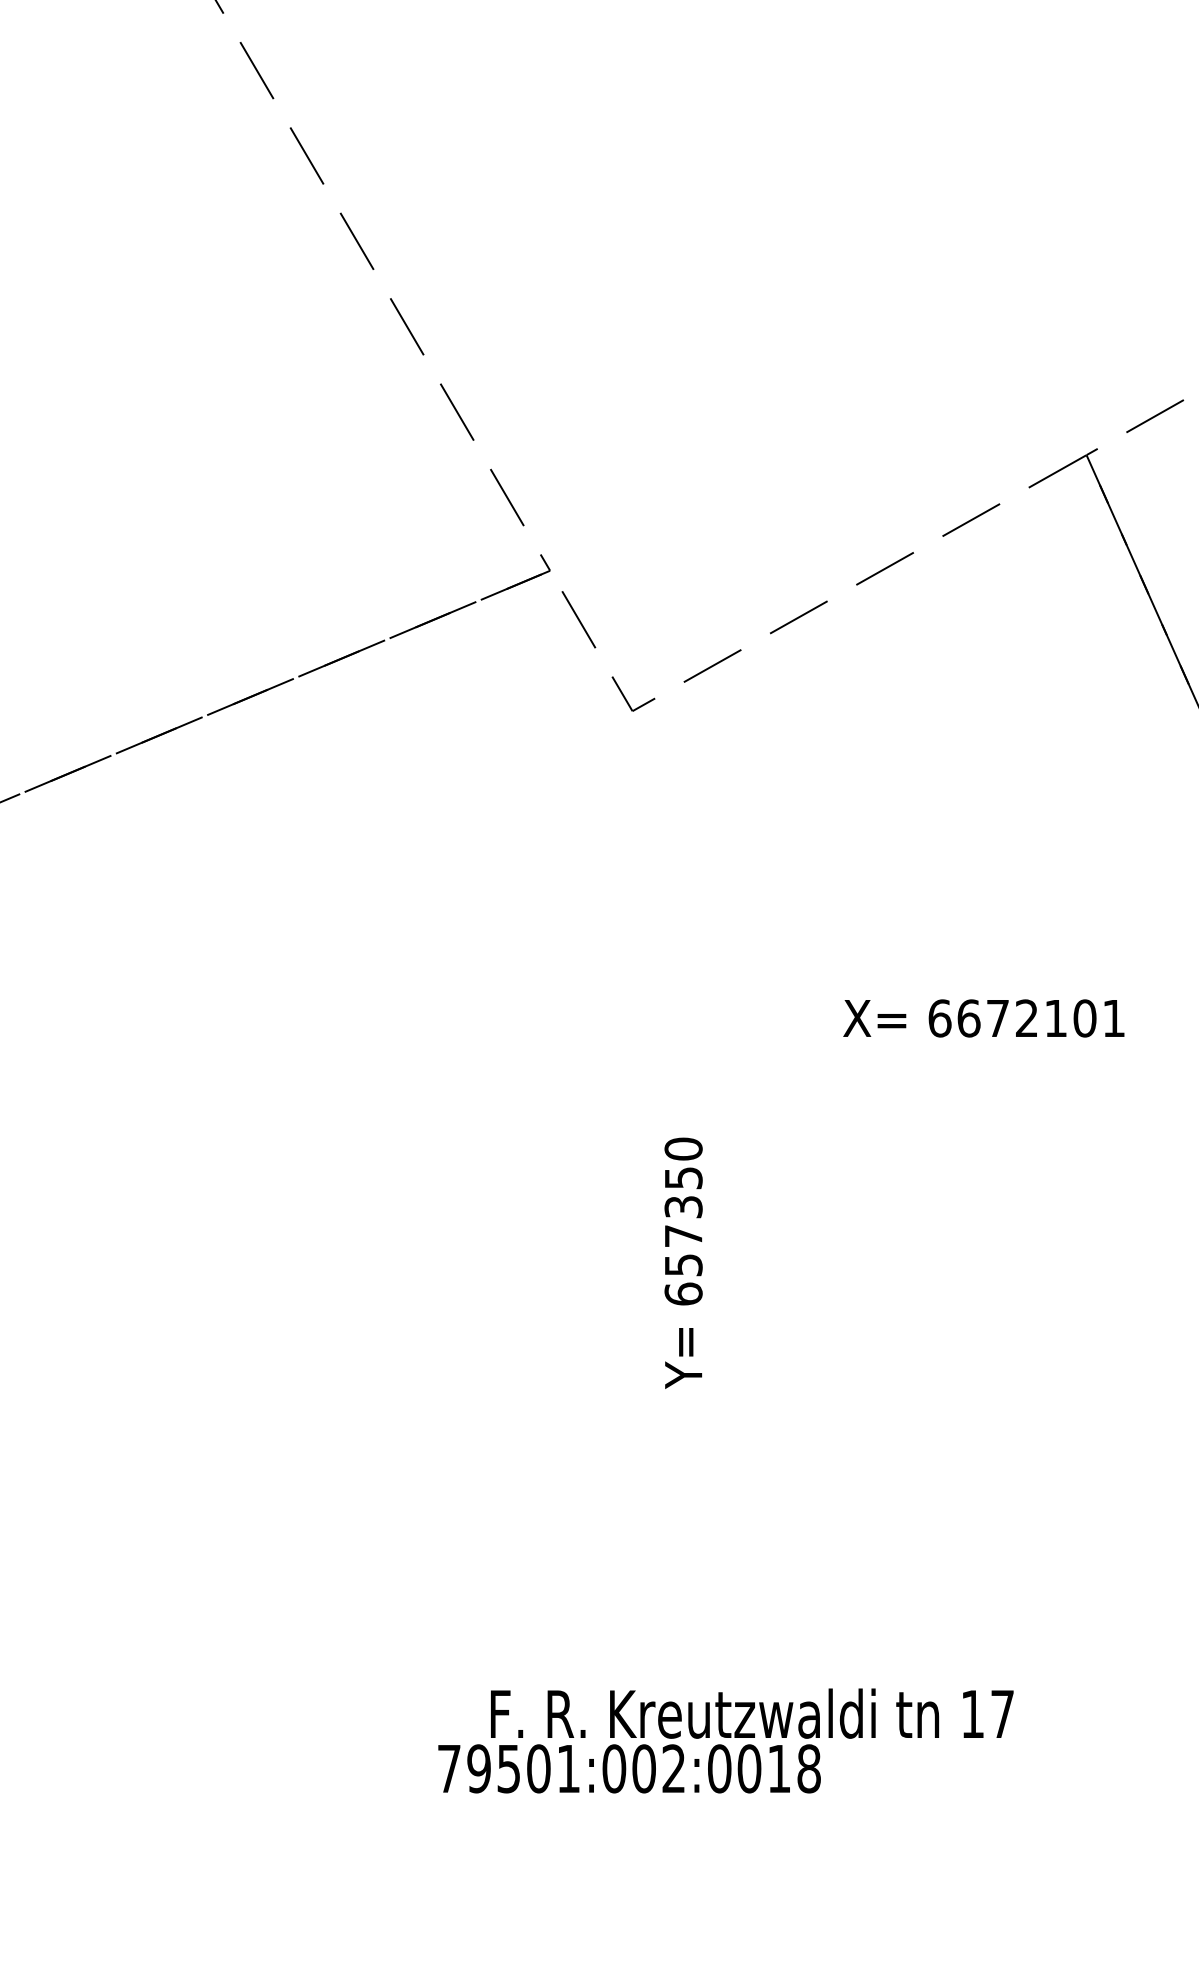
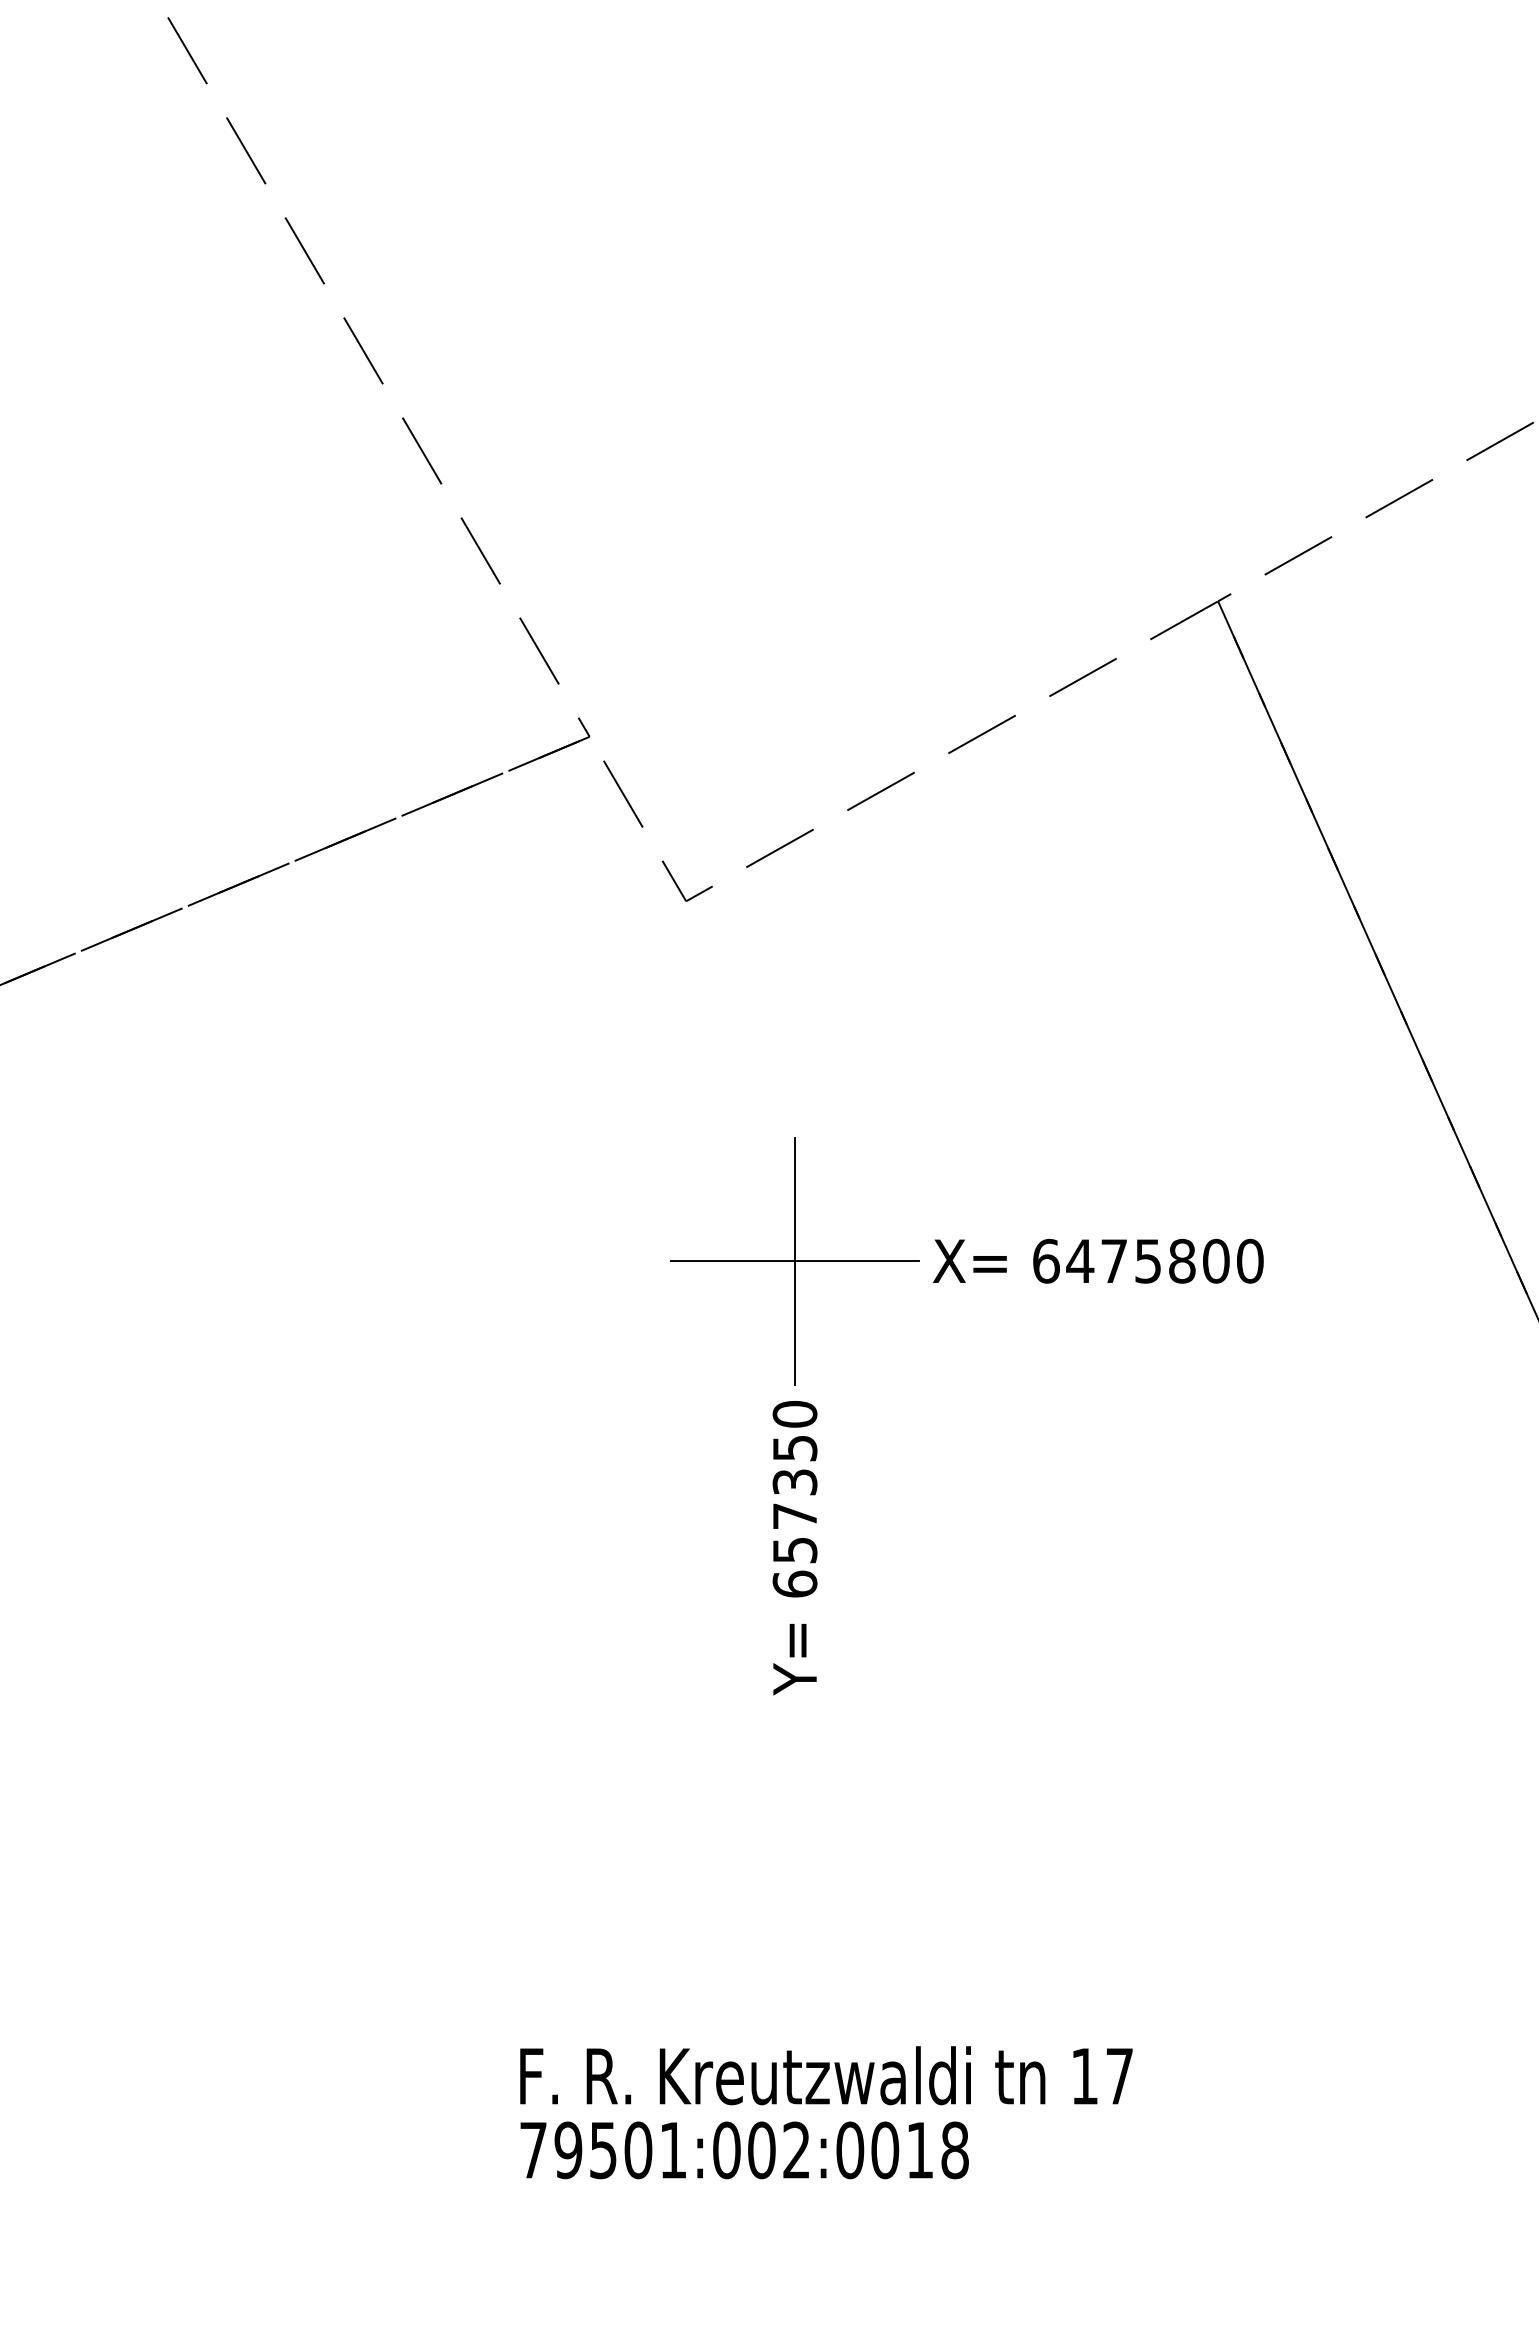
text: (1040, 1017) -> (1164, 1260), 6672101 -> 6475800
part: (724, 1018) -> (794, 1261), added
text: (683, 1263) -> (794, 1548), moved
text: (629, 1768) -> (744, 2150), moved

